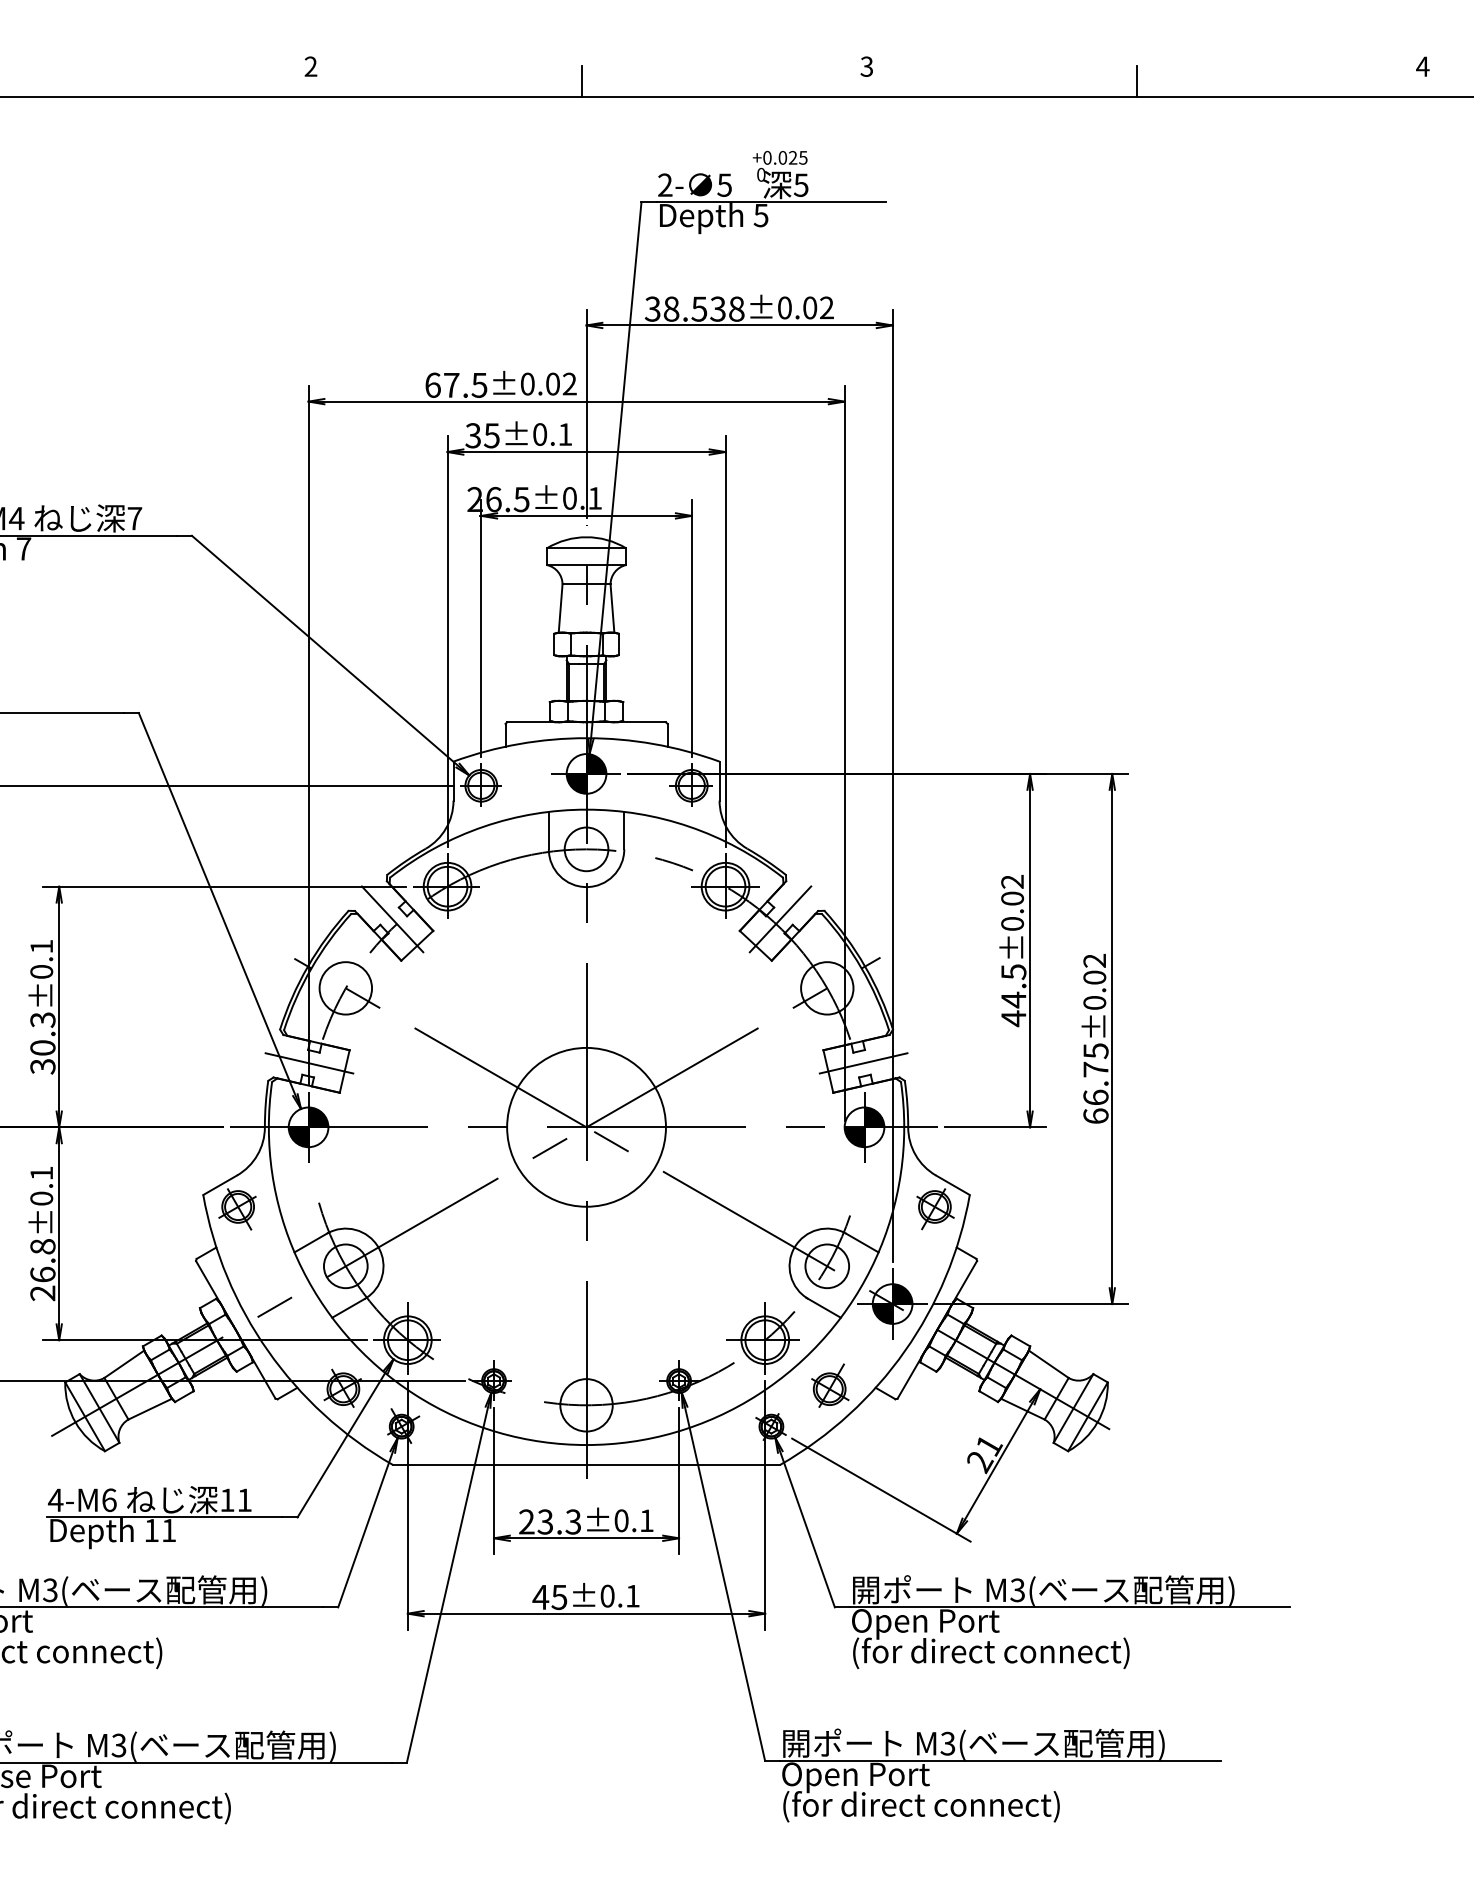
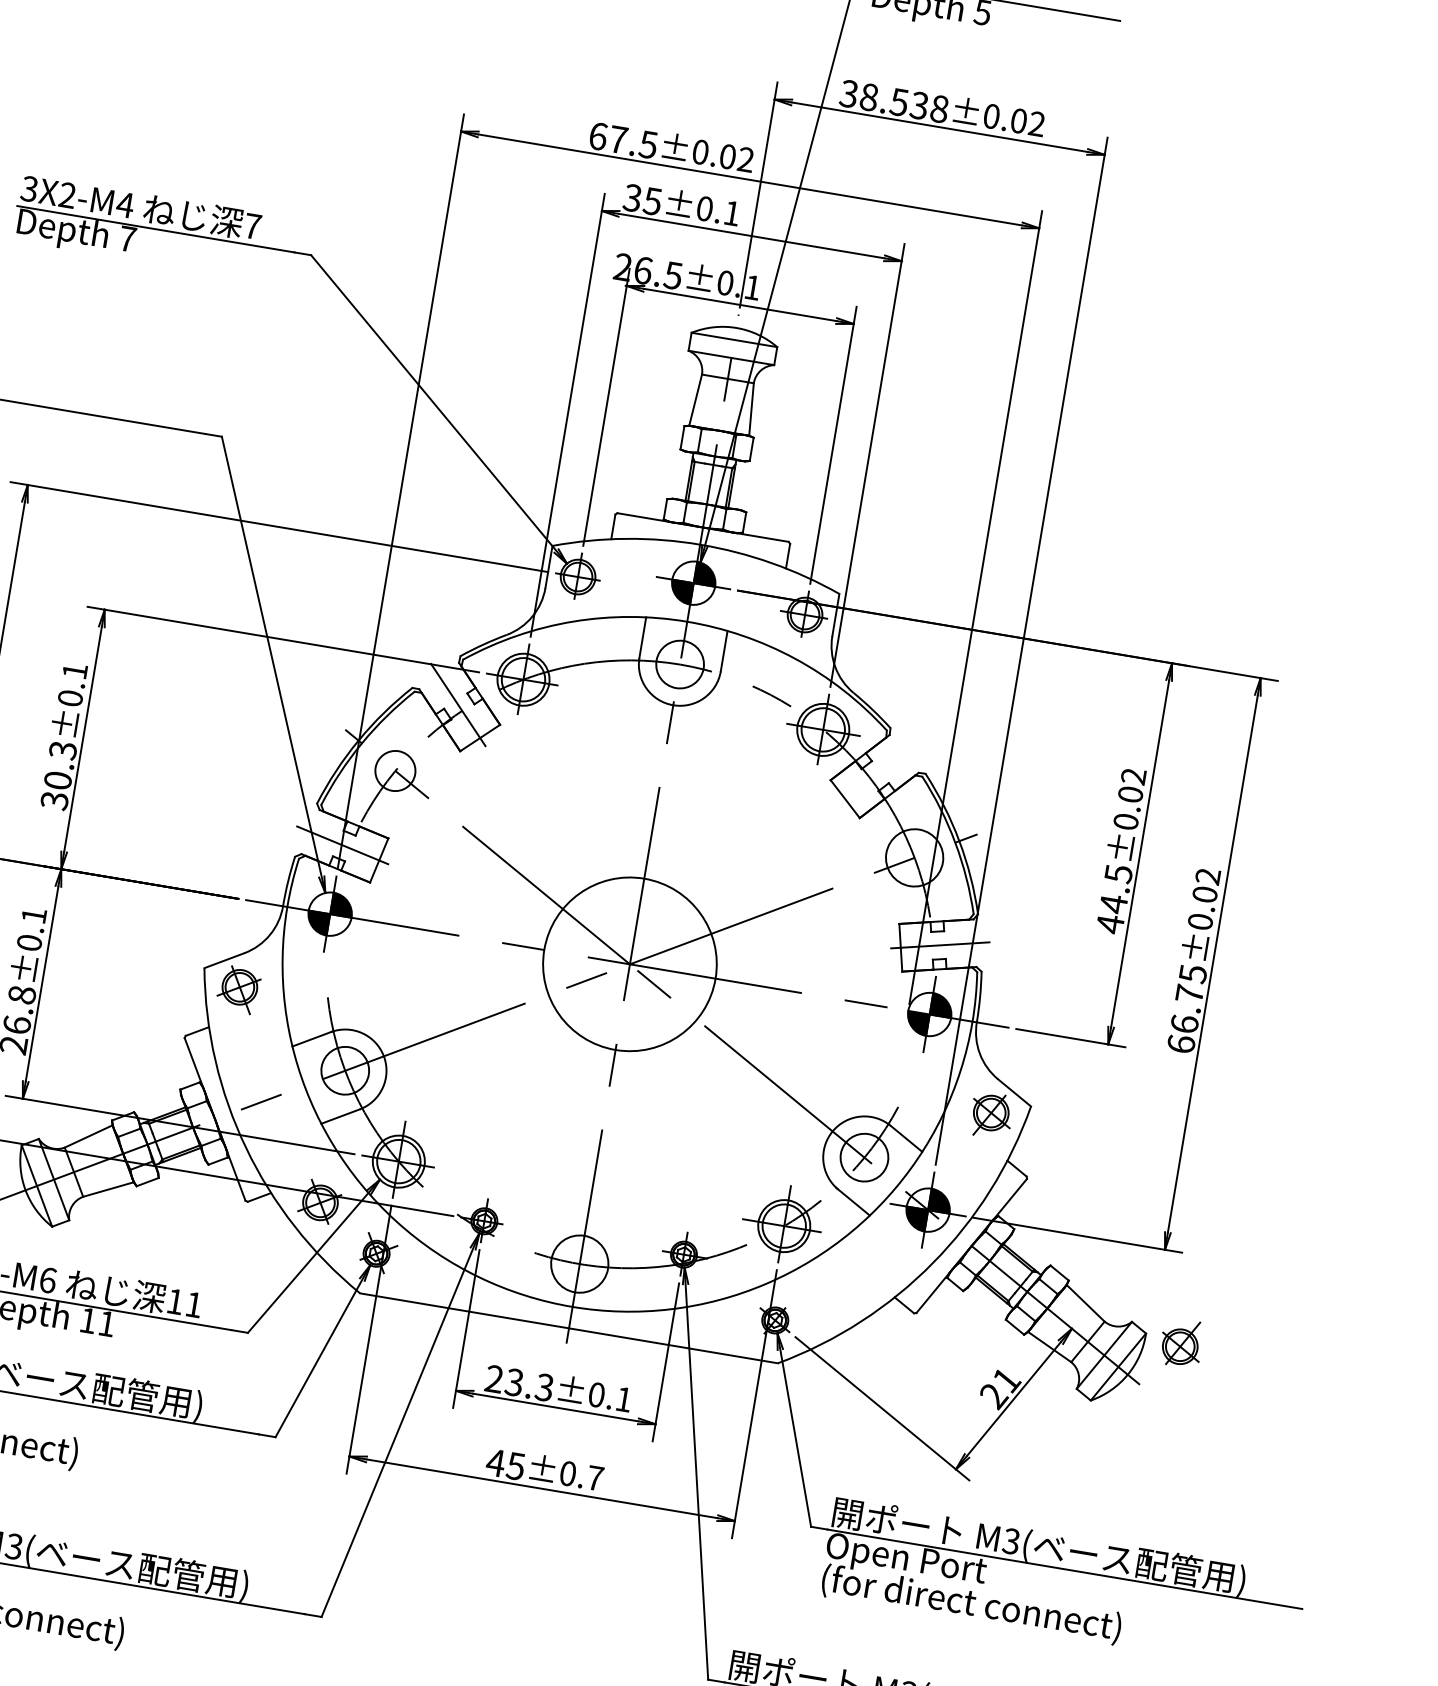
line: (780, 918) -> (876, 774), removed
circle: (345, 988) -> (395, 771), size x0.7
part: (830, 1385) -> (1181, 1342), moved
text: (632, 1596) -> (594, 1478), ±0.1 -> ±0.7

